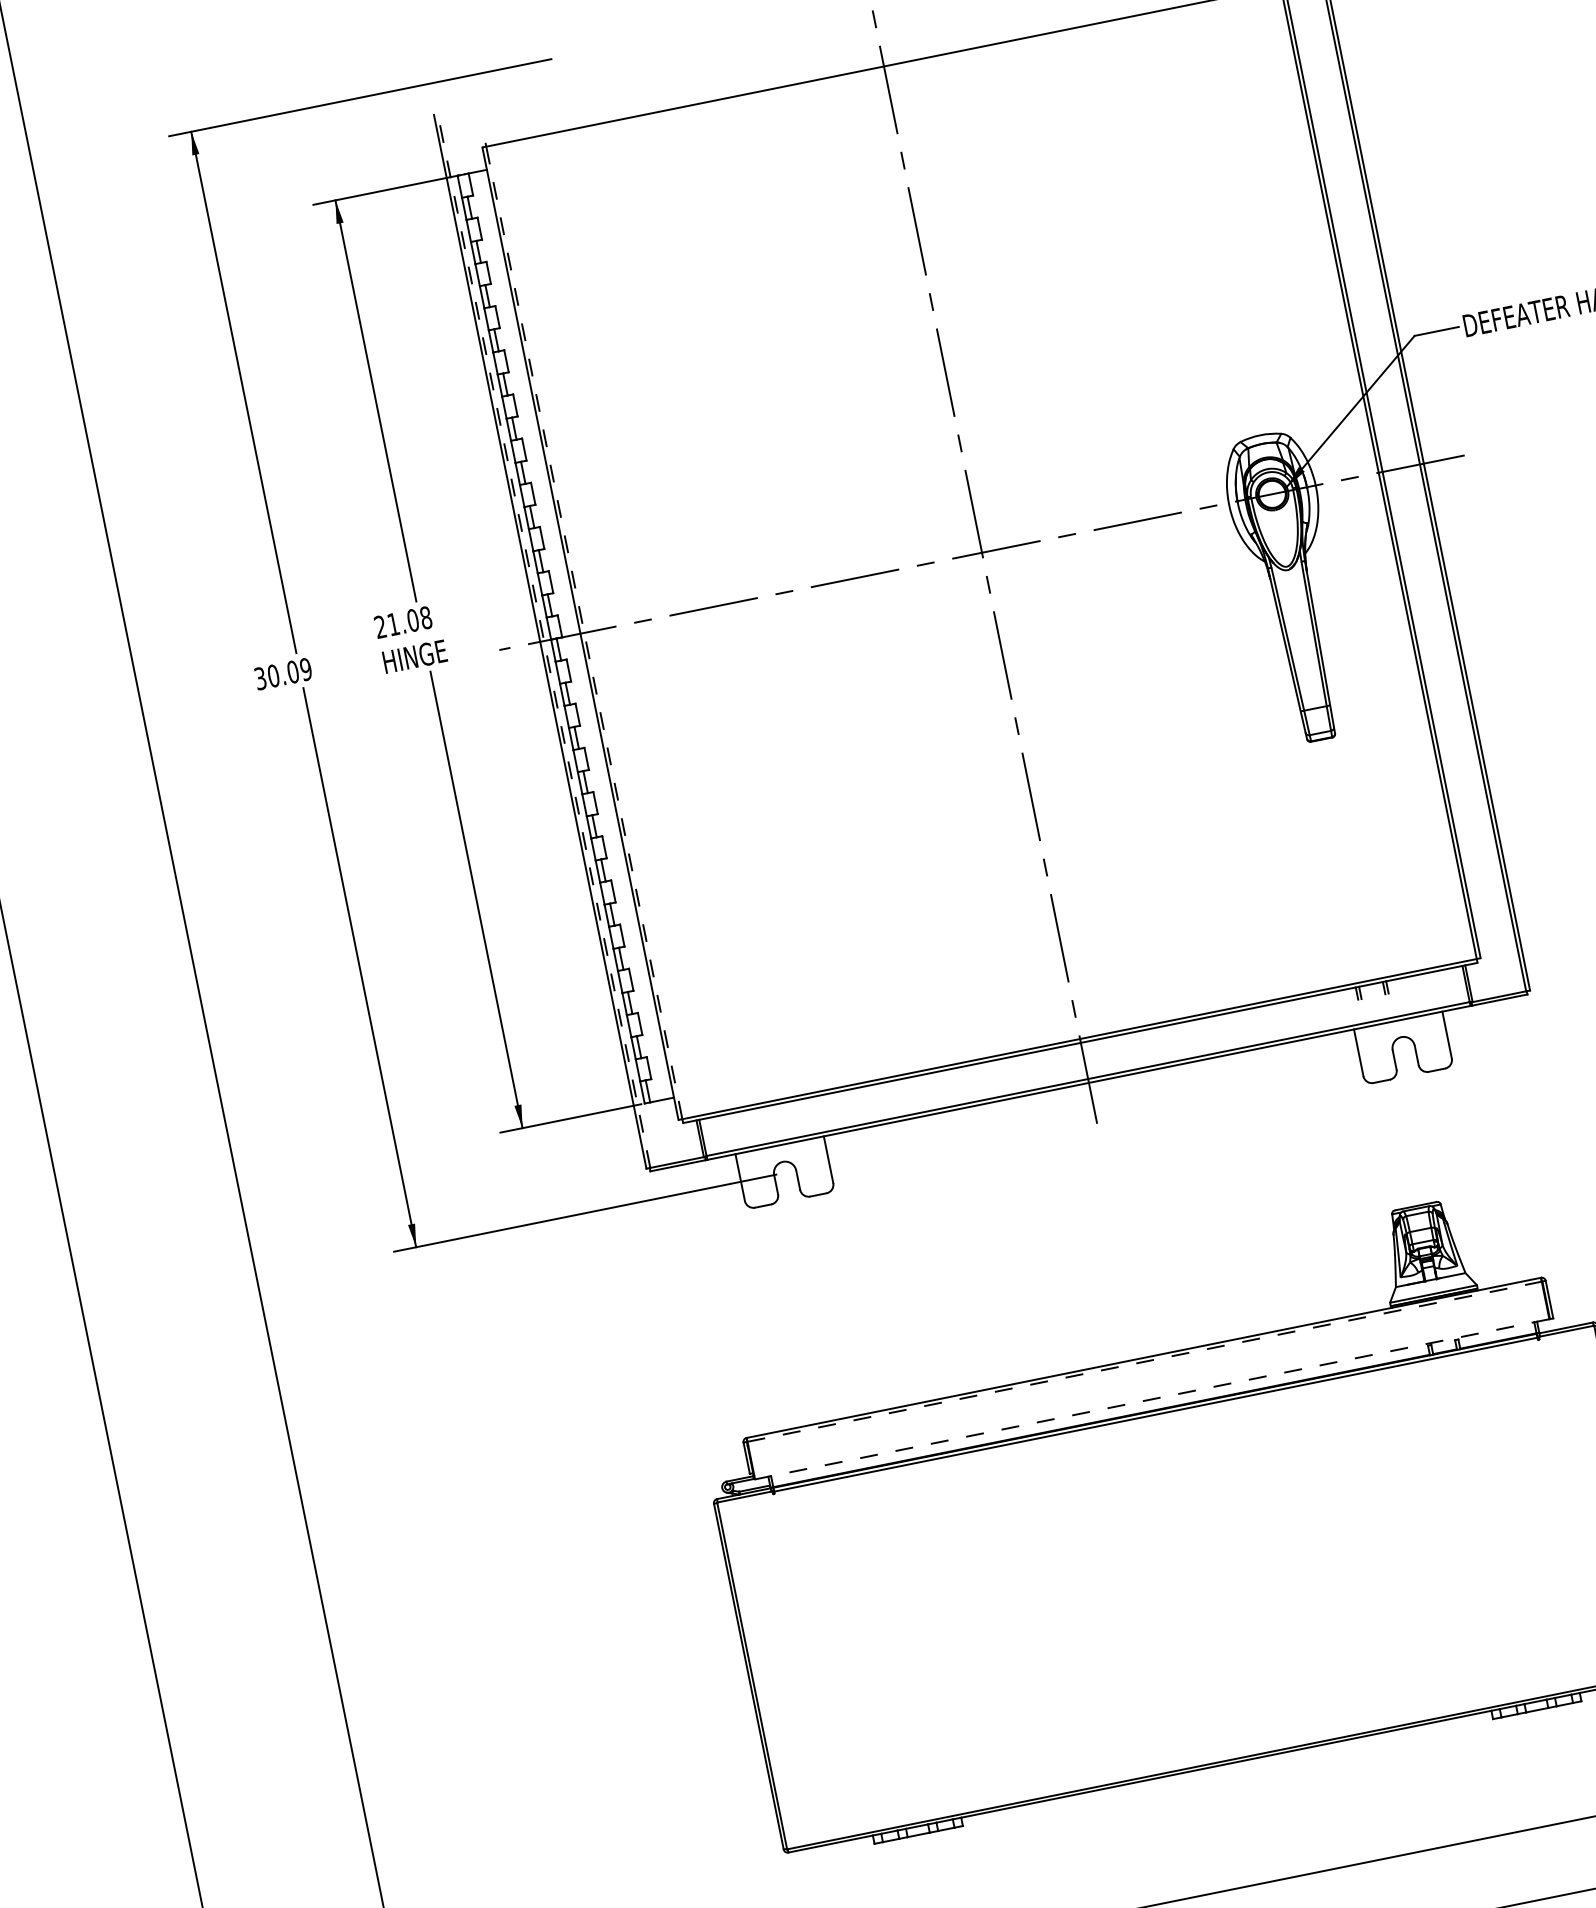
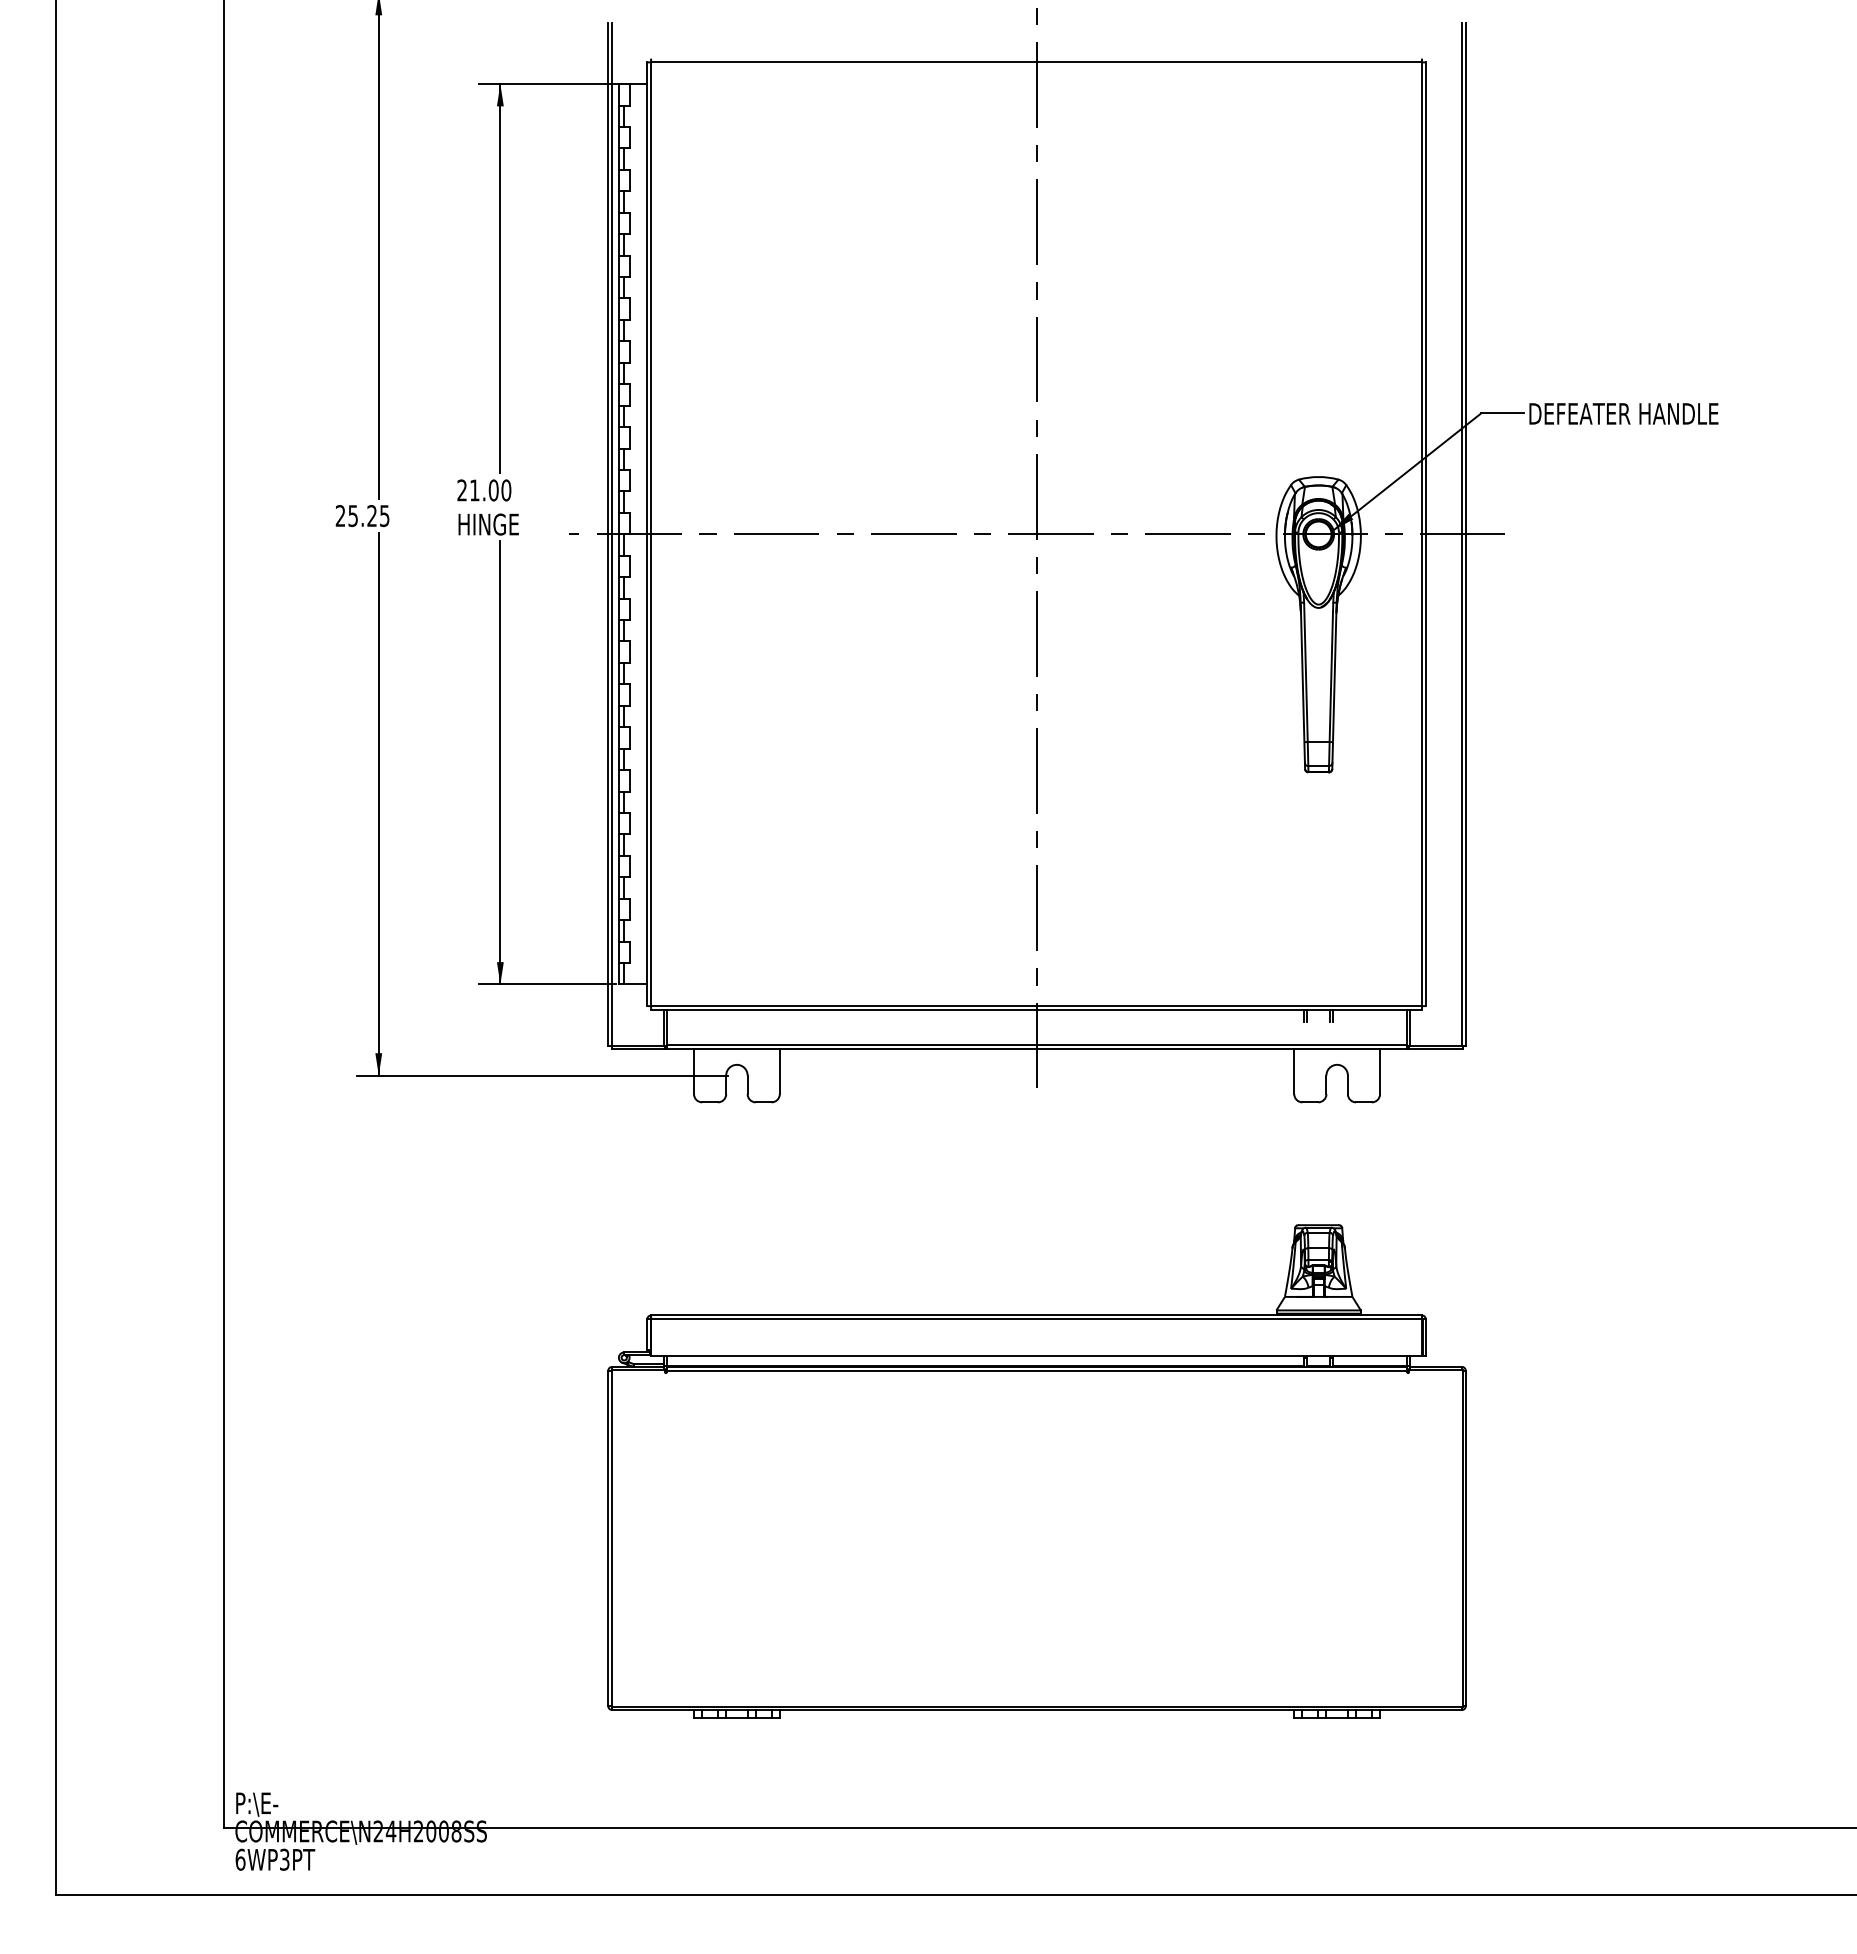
text: (426, 617) -> (506, 490), 21.08 -> 21.00
line: (584, 633) -> (651, 534), dashed -> solid
line: (544, 640) -> (612, 533), dashed -> solid
text: (283, 674) -> (362, 516), 30.09 -> 25.25
line: (1145, 1361) -> (1037, 1319), dashed -> solid
line: (1152, 1399) -> (1036, 1355), dashed -> solid

